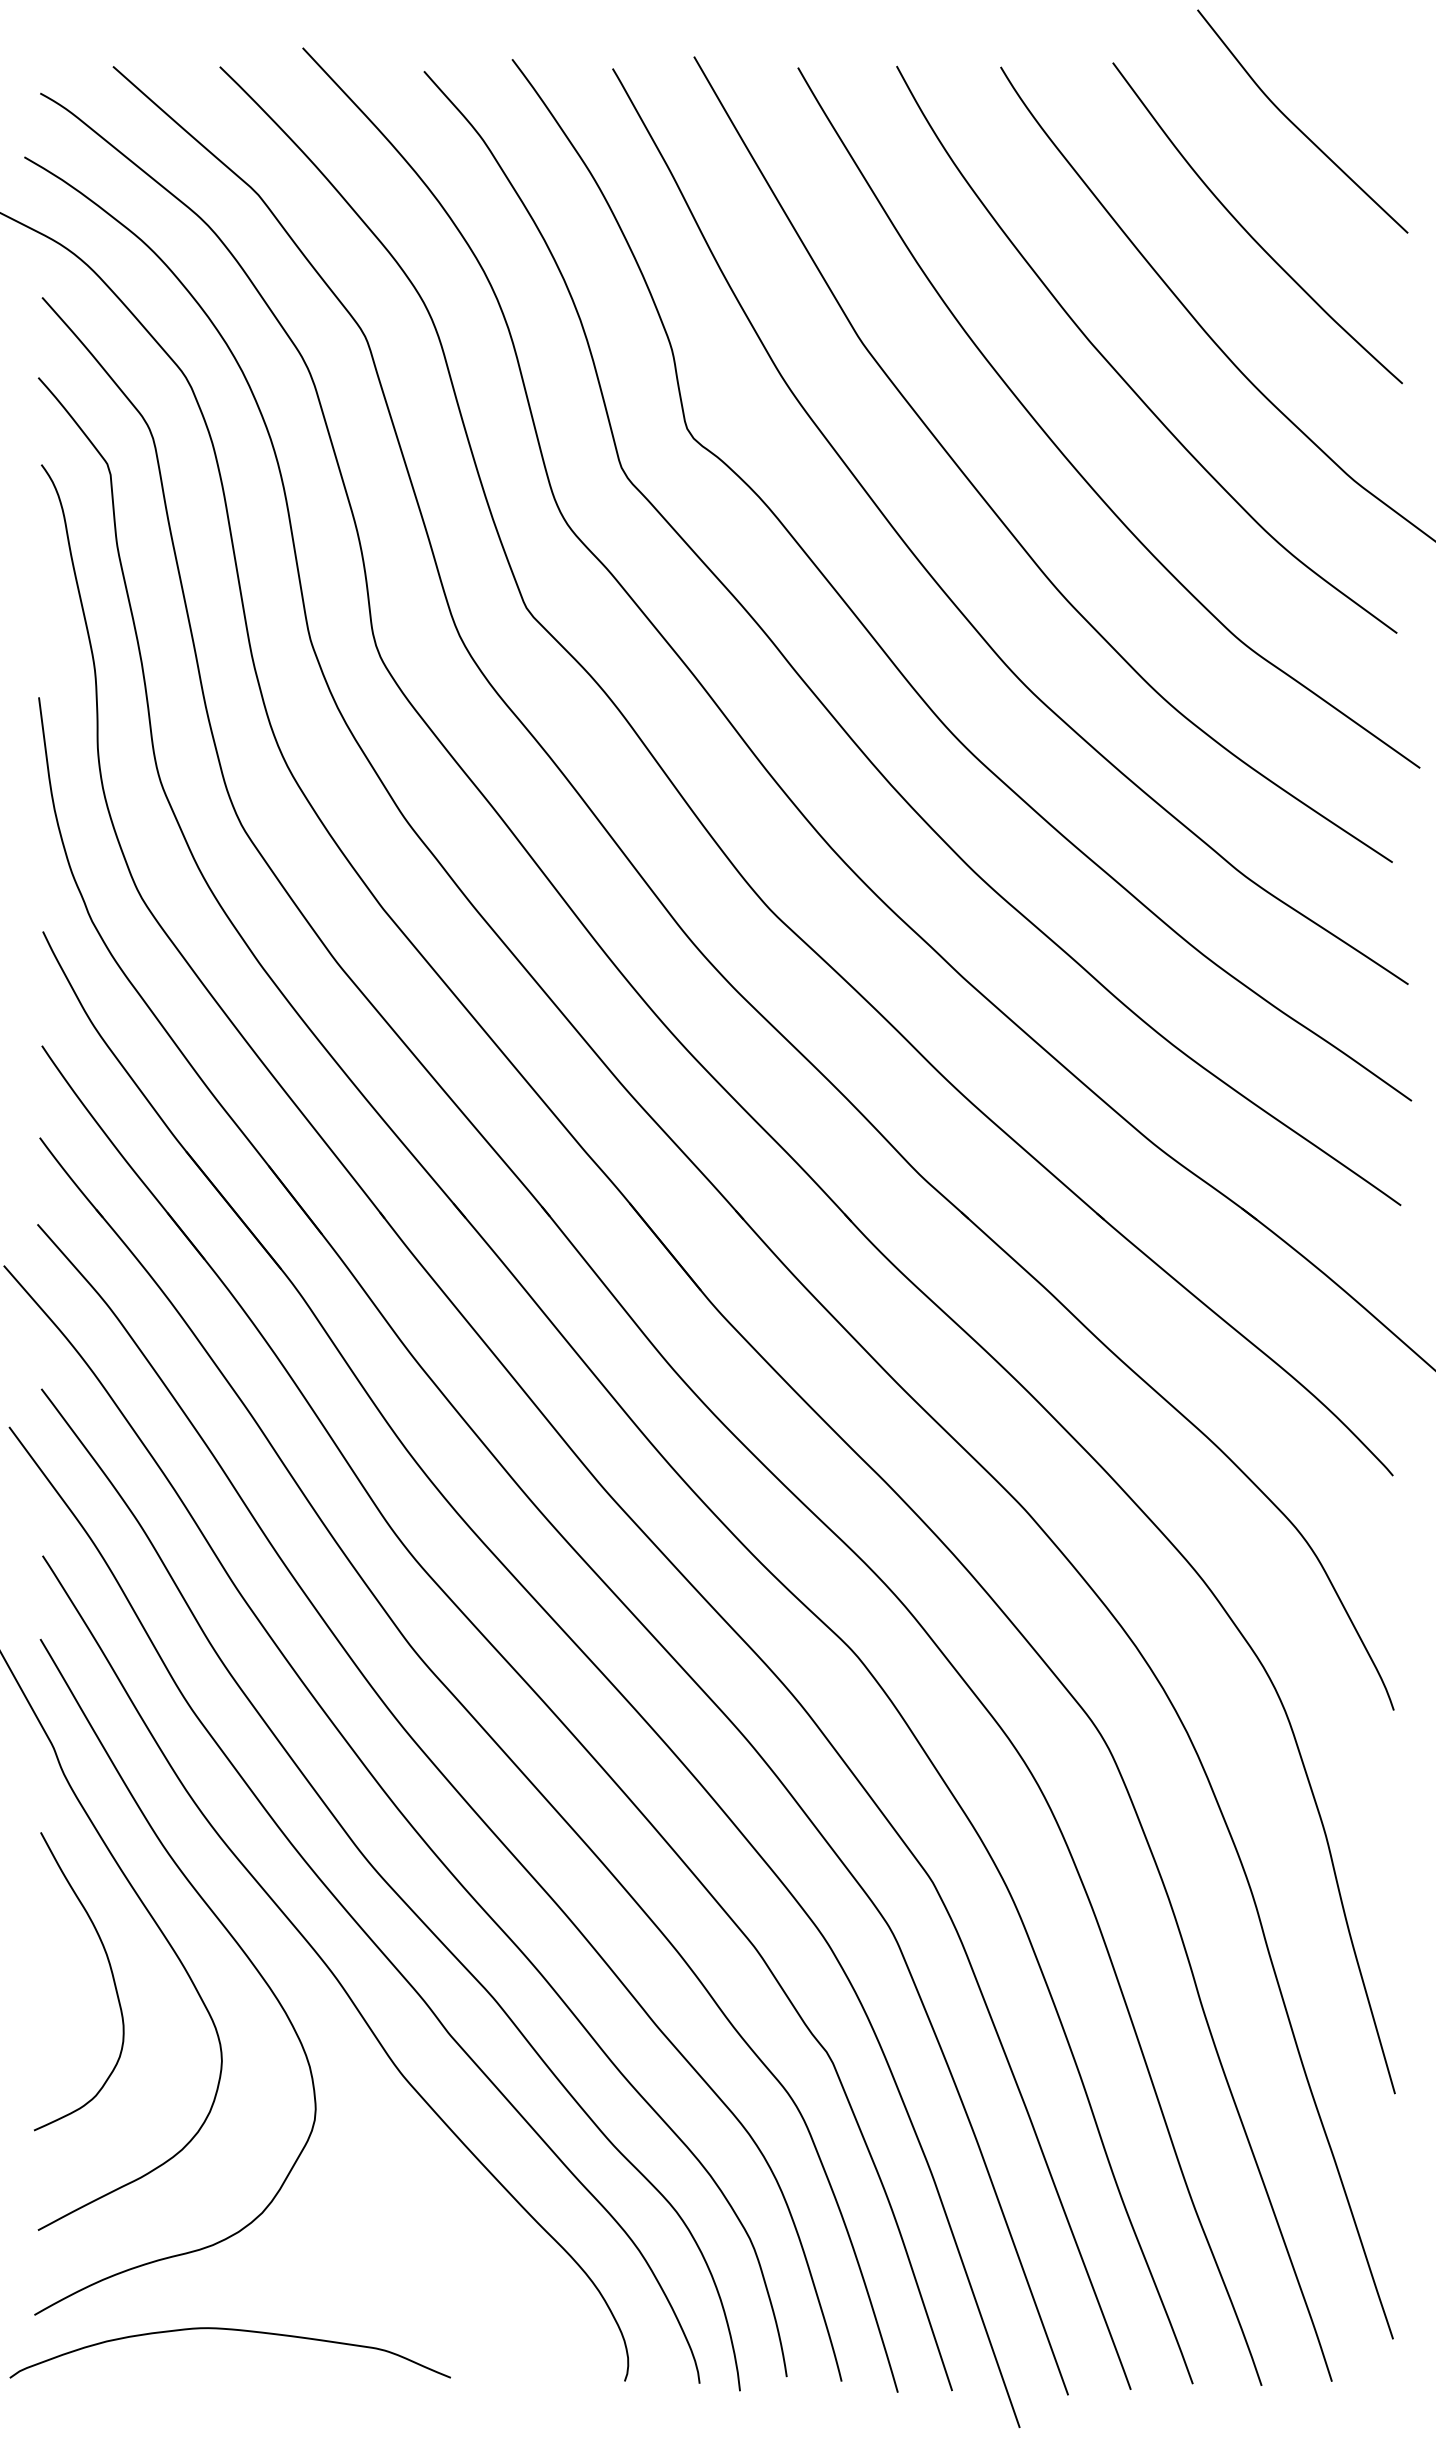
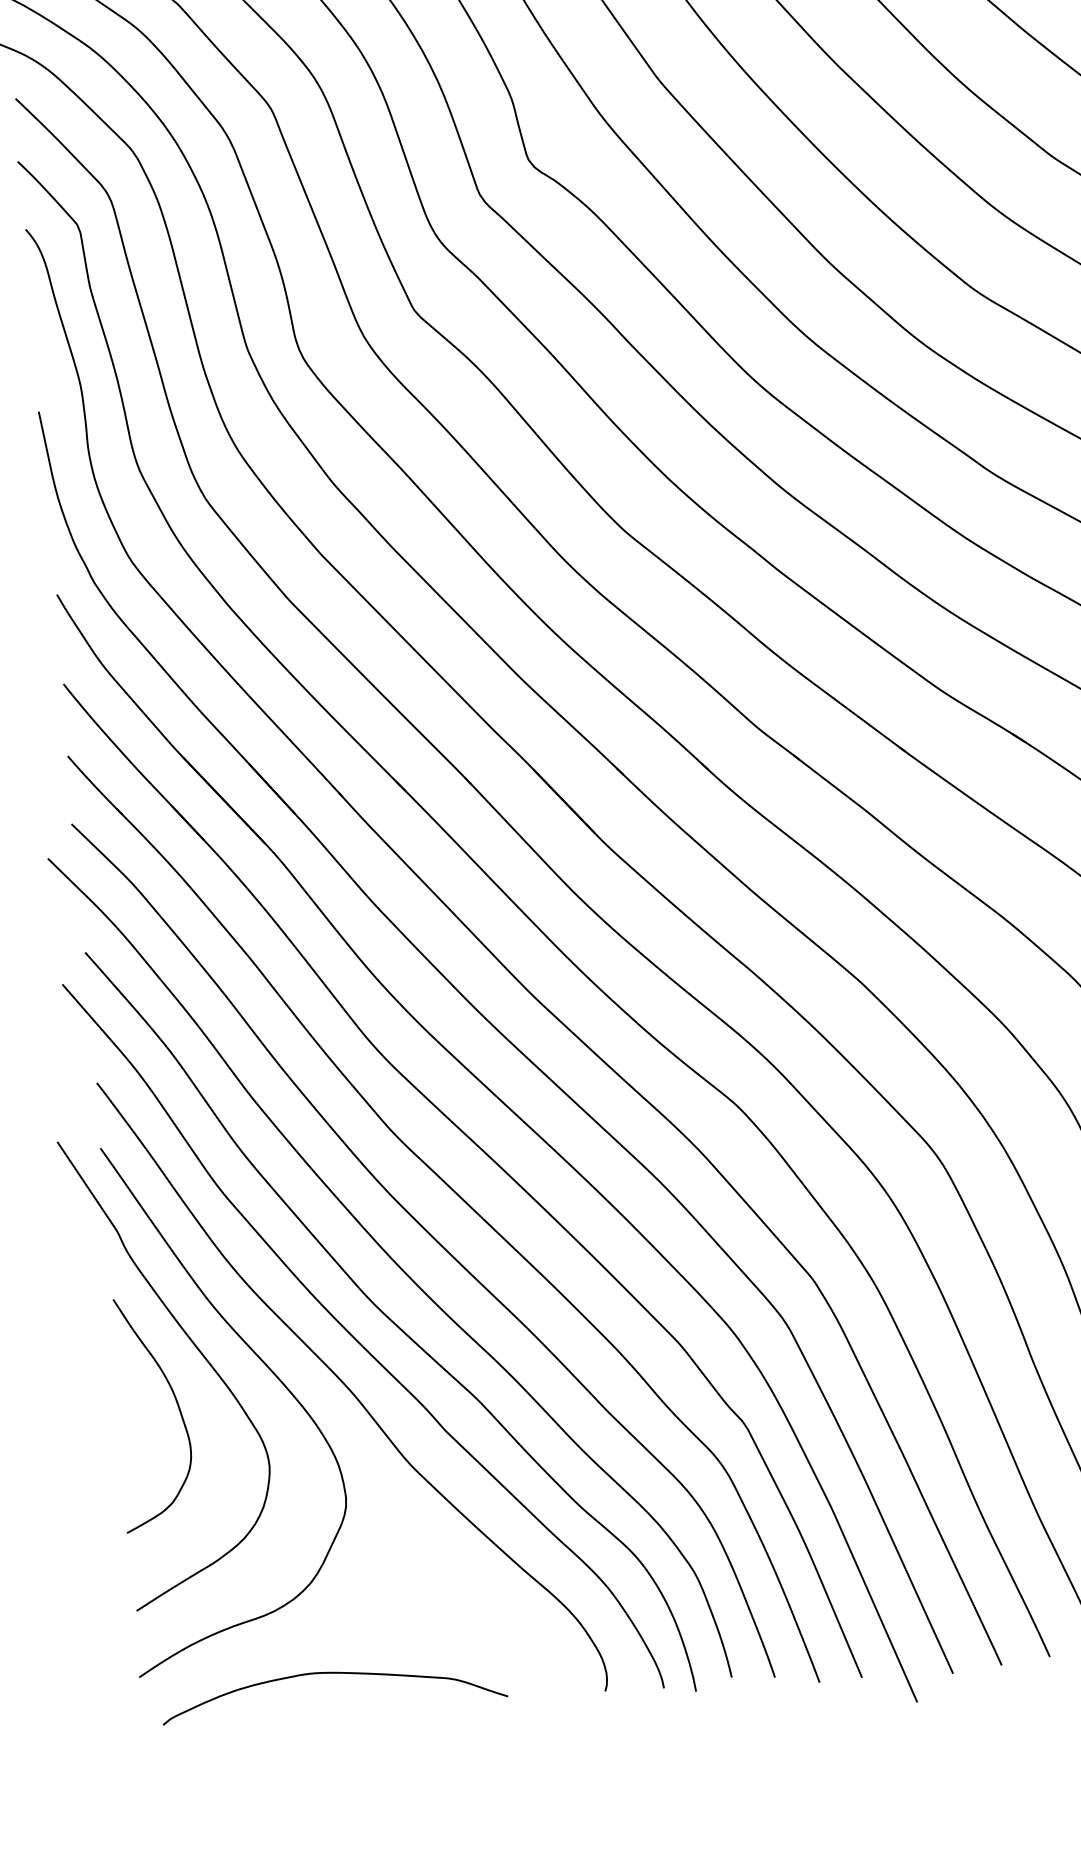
curve: (229, 2330) -> (331, 1673), moved

